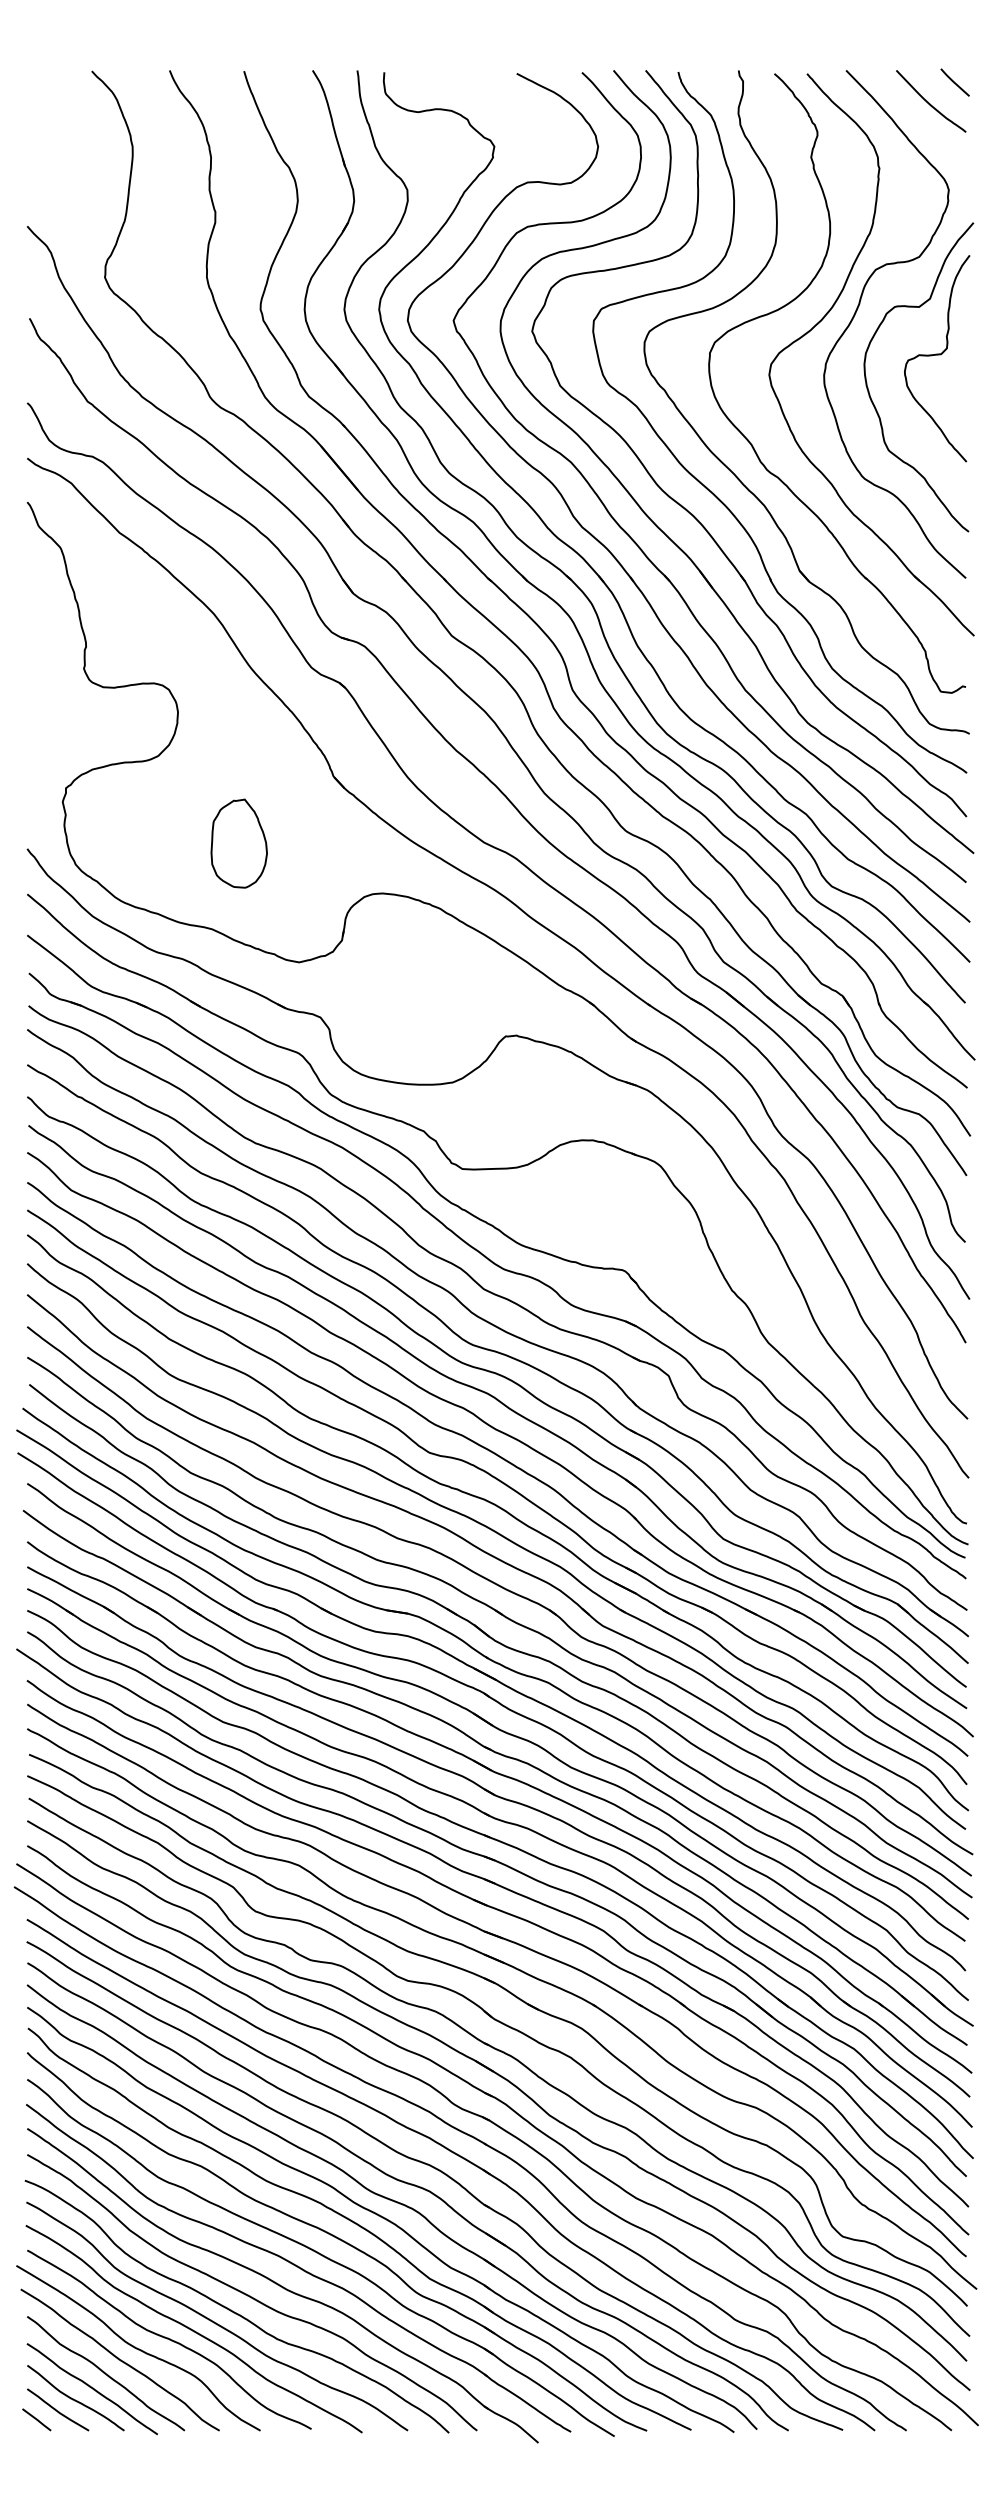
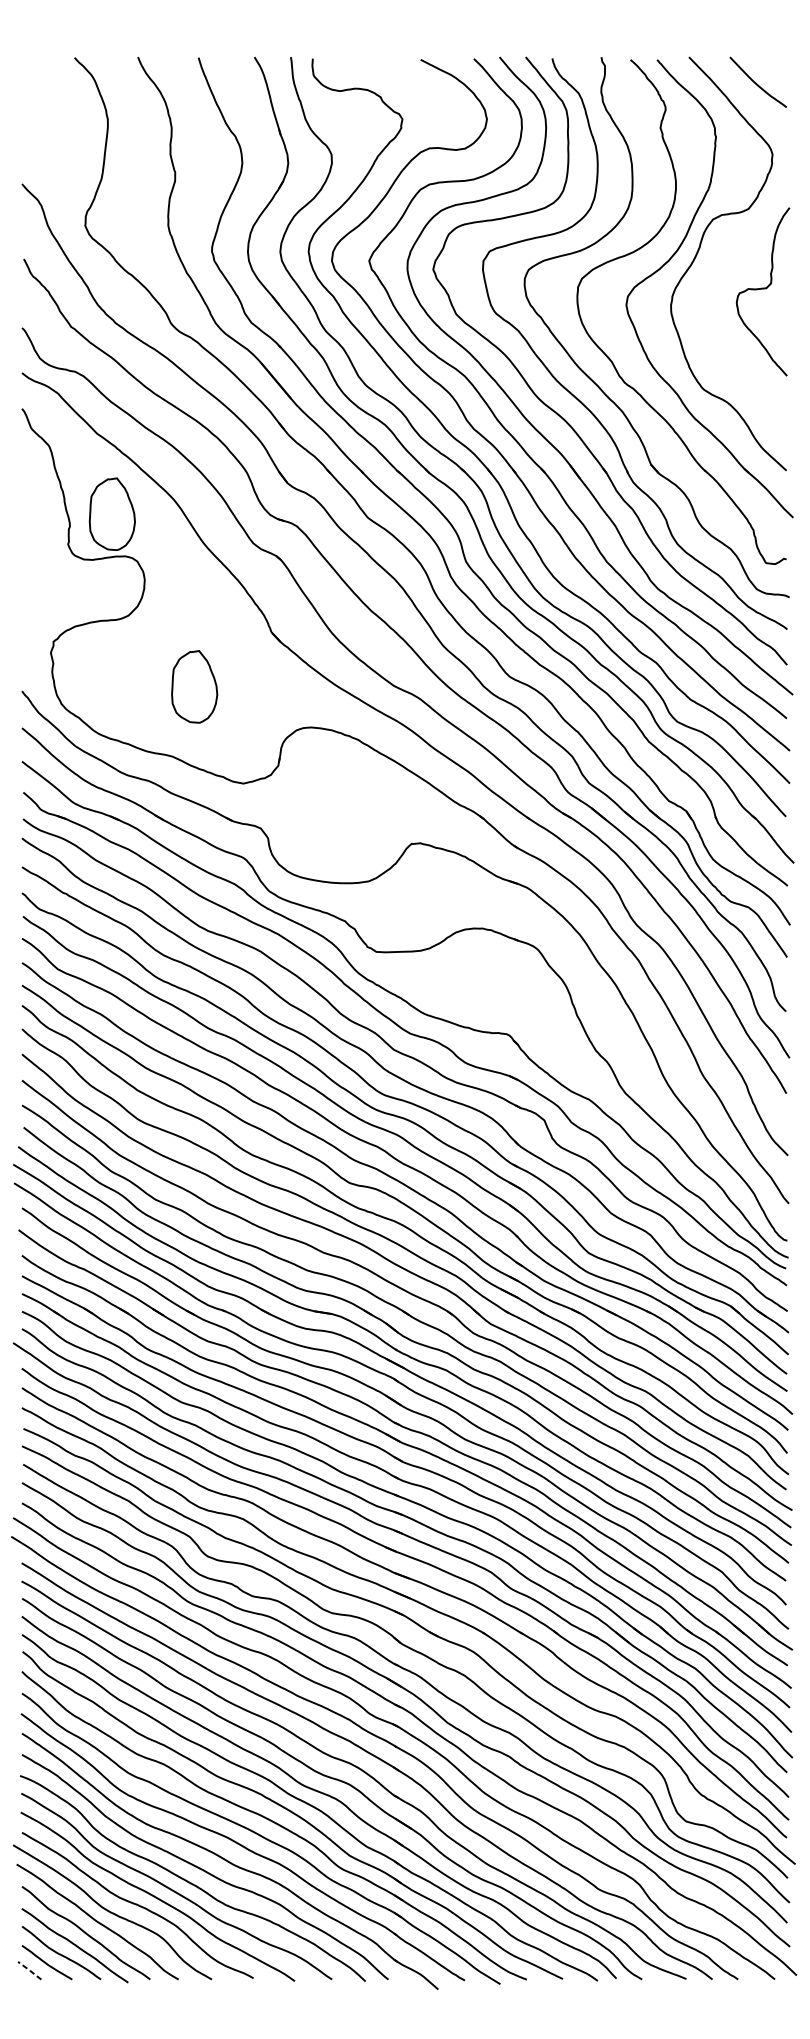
line: (954, 82) -> (777, 66), removed
curve: (869, 390) -> (707, 317), removed
part: (137, 631) -> (111, 514), added
line: (37, 2419) -> (30, 1970), solid -> dashed

